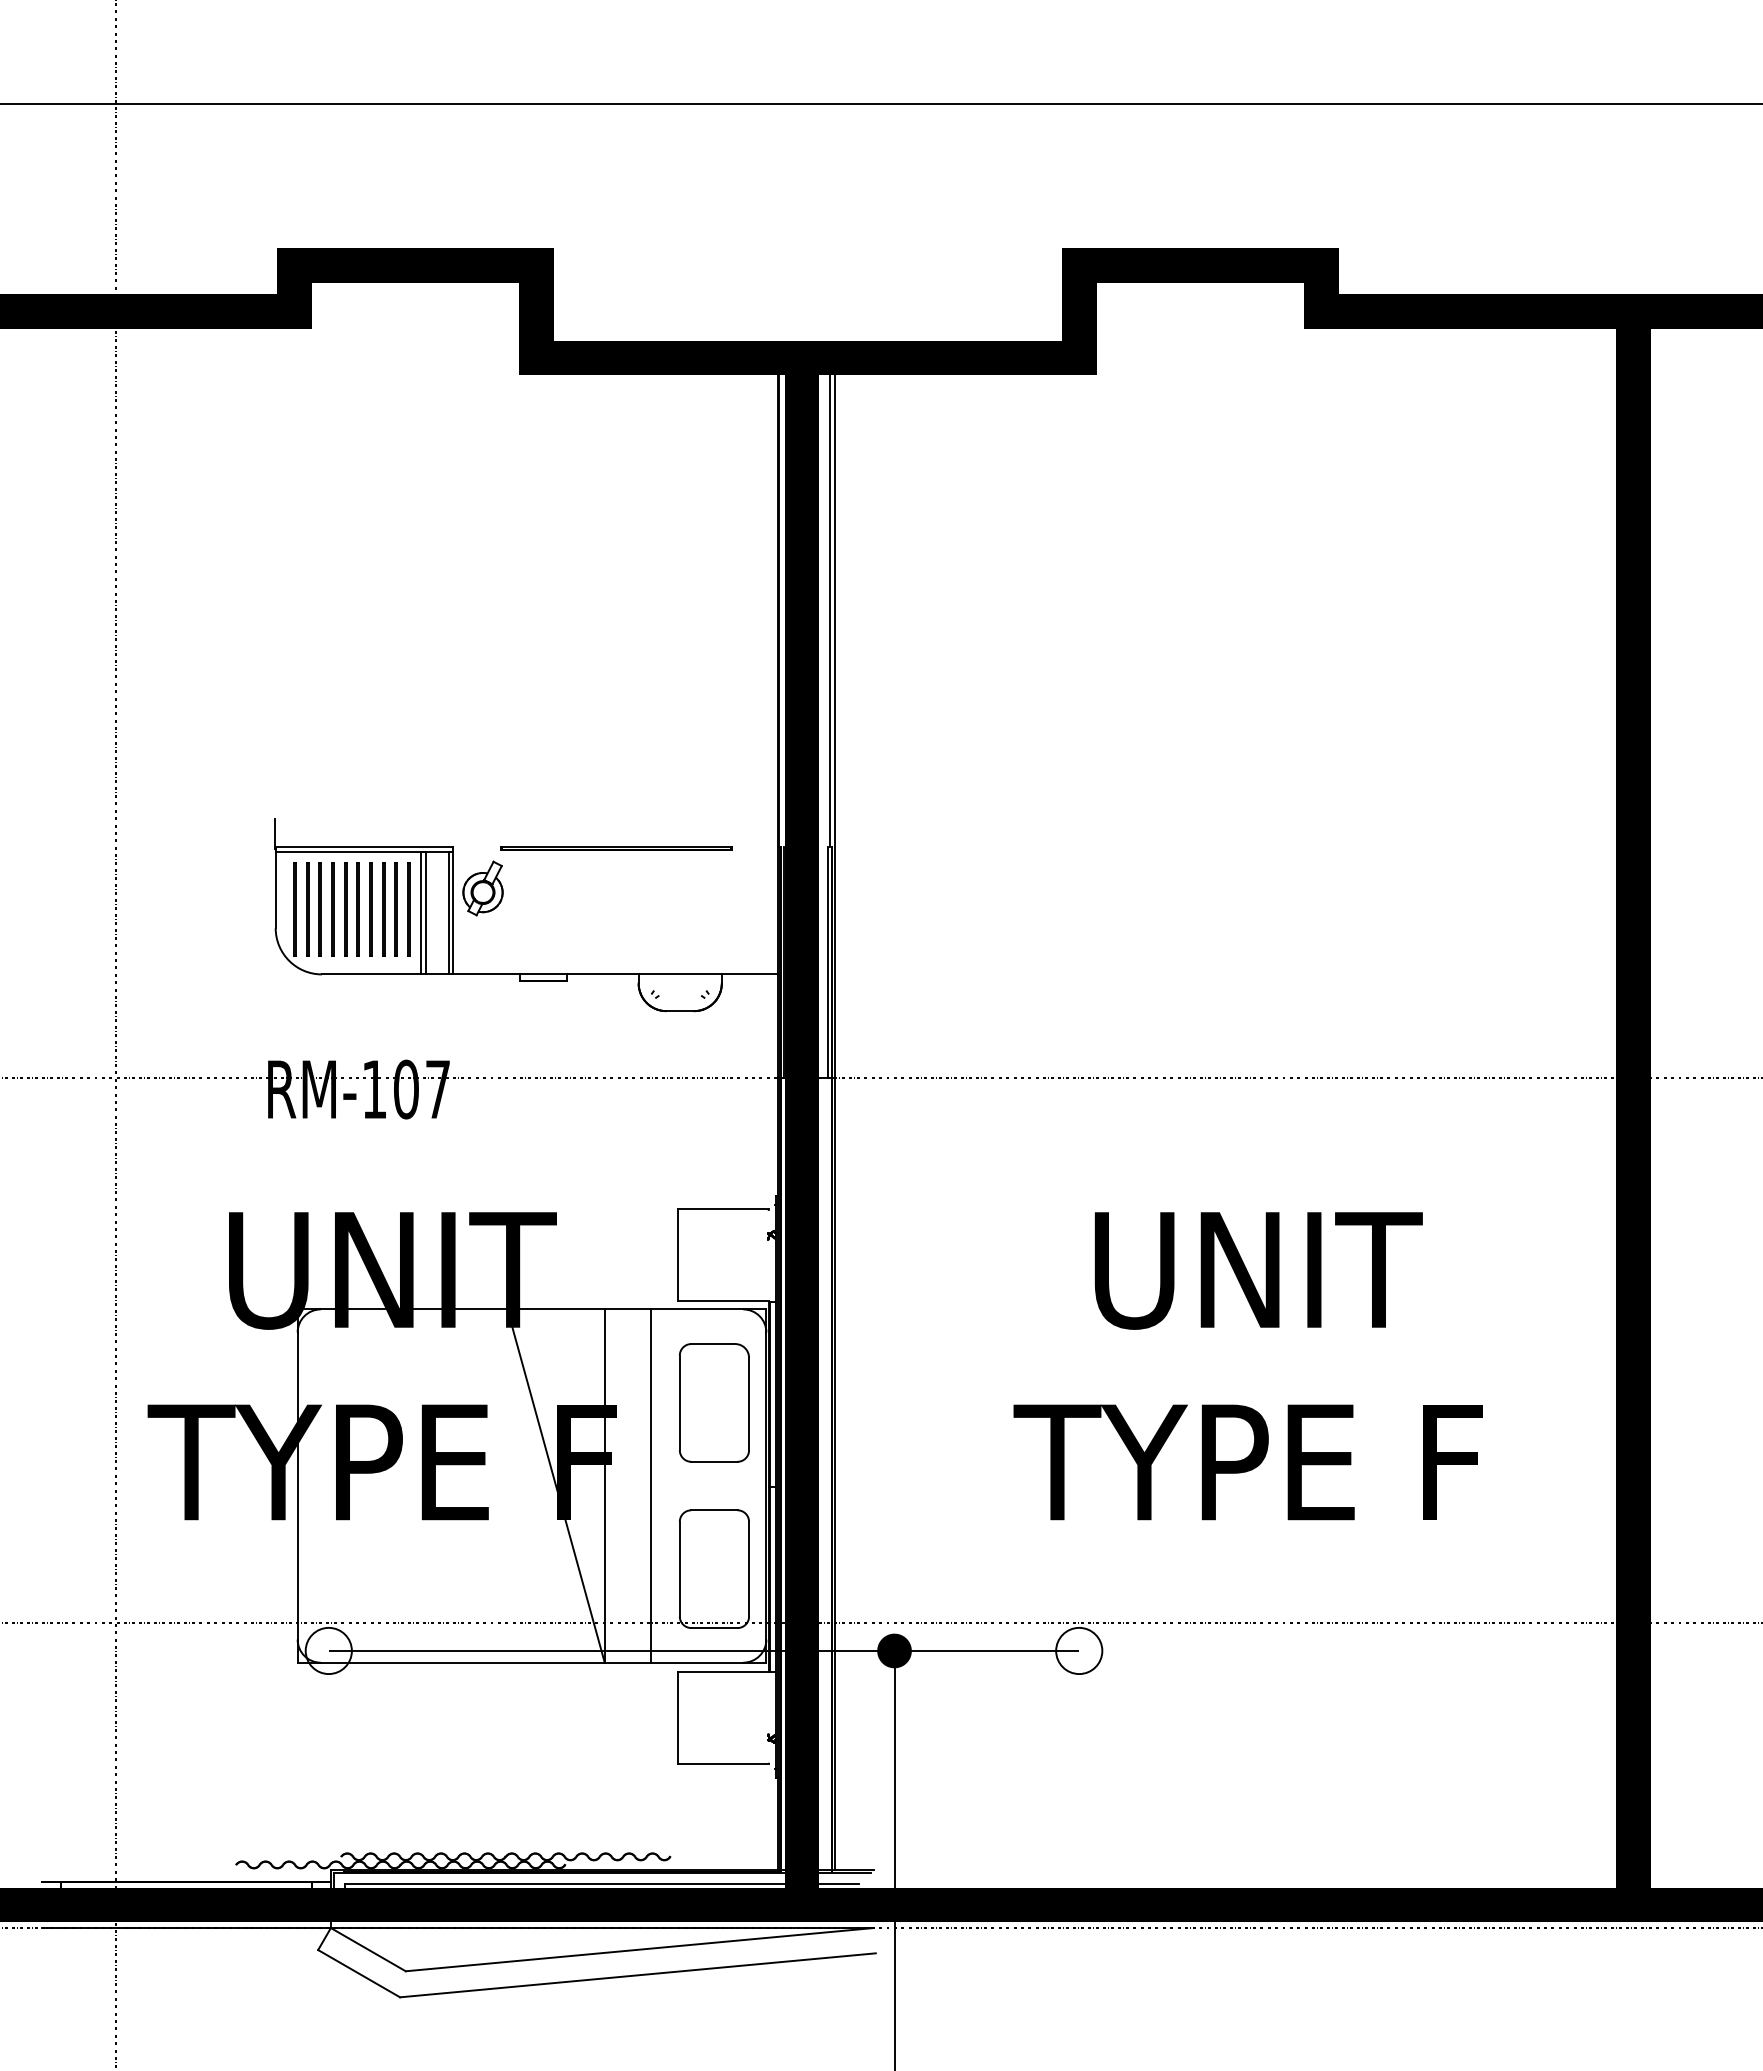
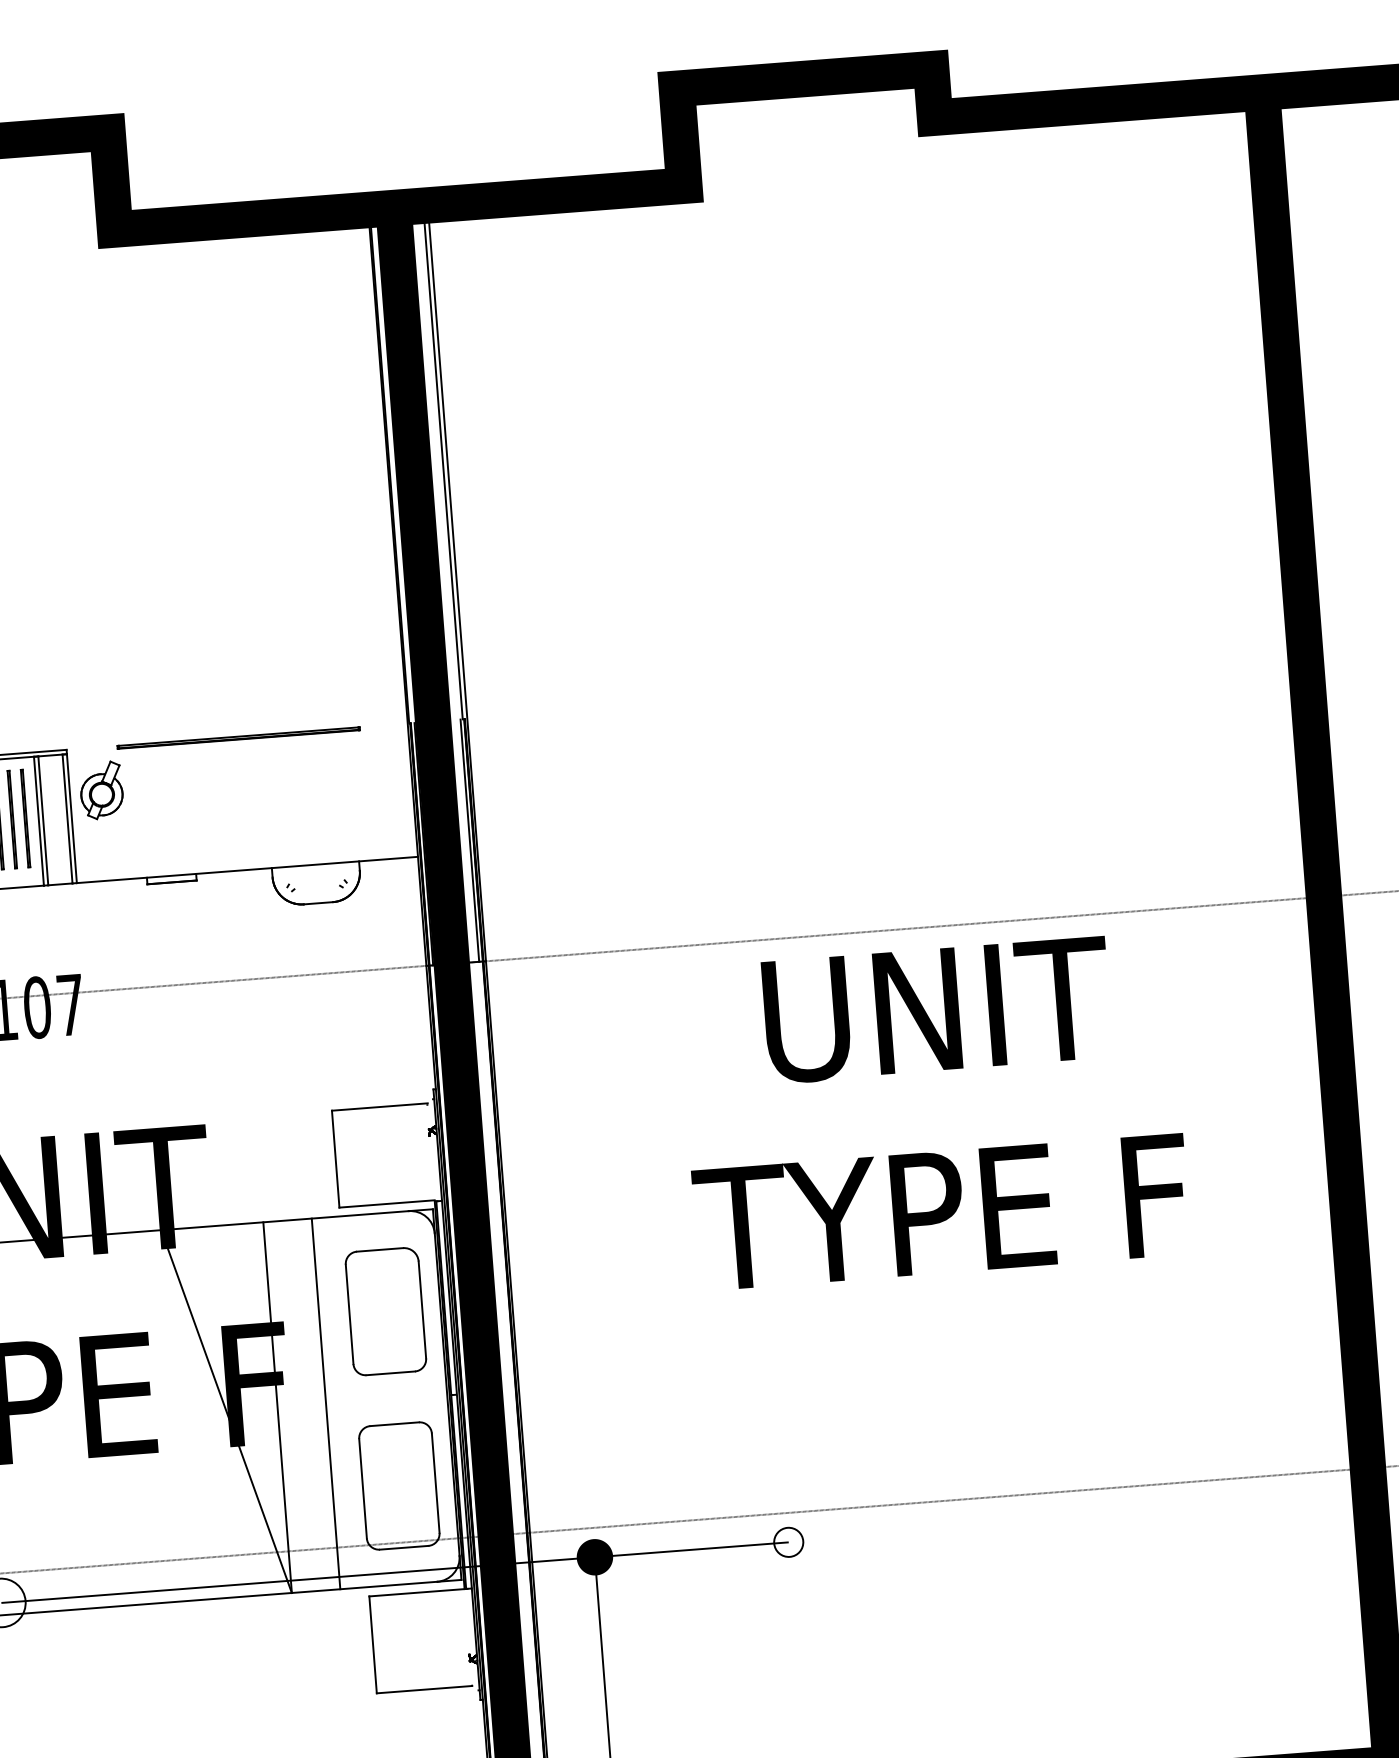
text: (1247, 1366) -> (933, 1111), moved
circle: (1079, 1650) -> (788, 1541), size x0.6

